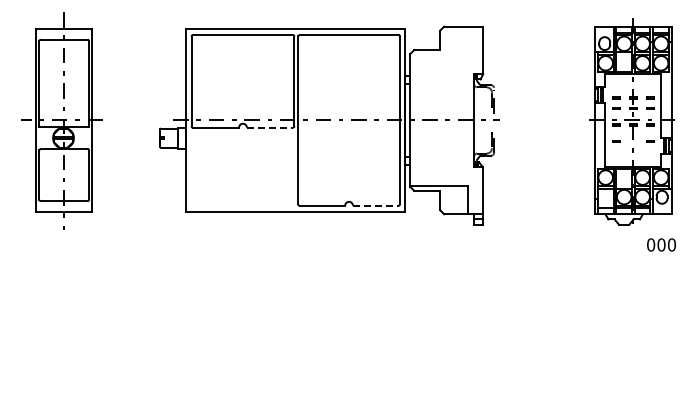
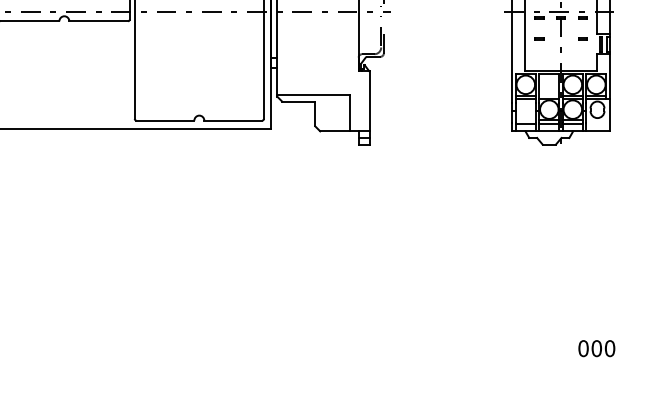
line: (270, 127) -> (99, 21), dashed -> solid
line: (375, 205) -> (232, 120), dashed -> solid
text: (661, 244) -> (596, 348), moved

